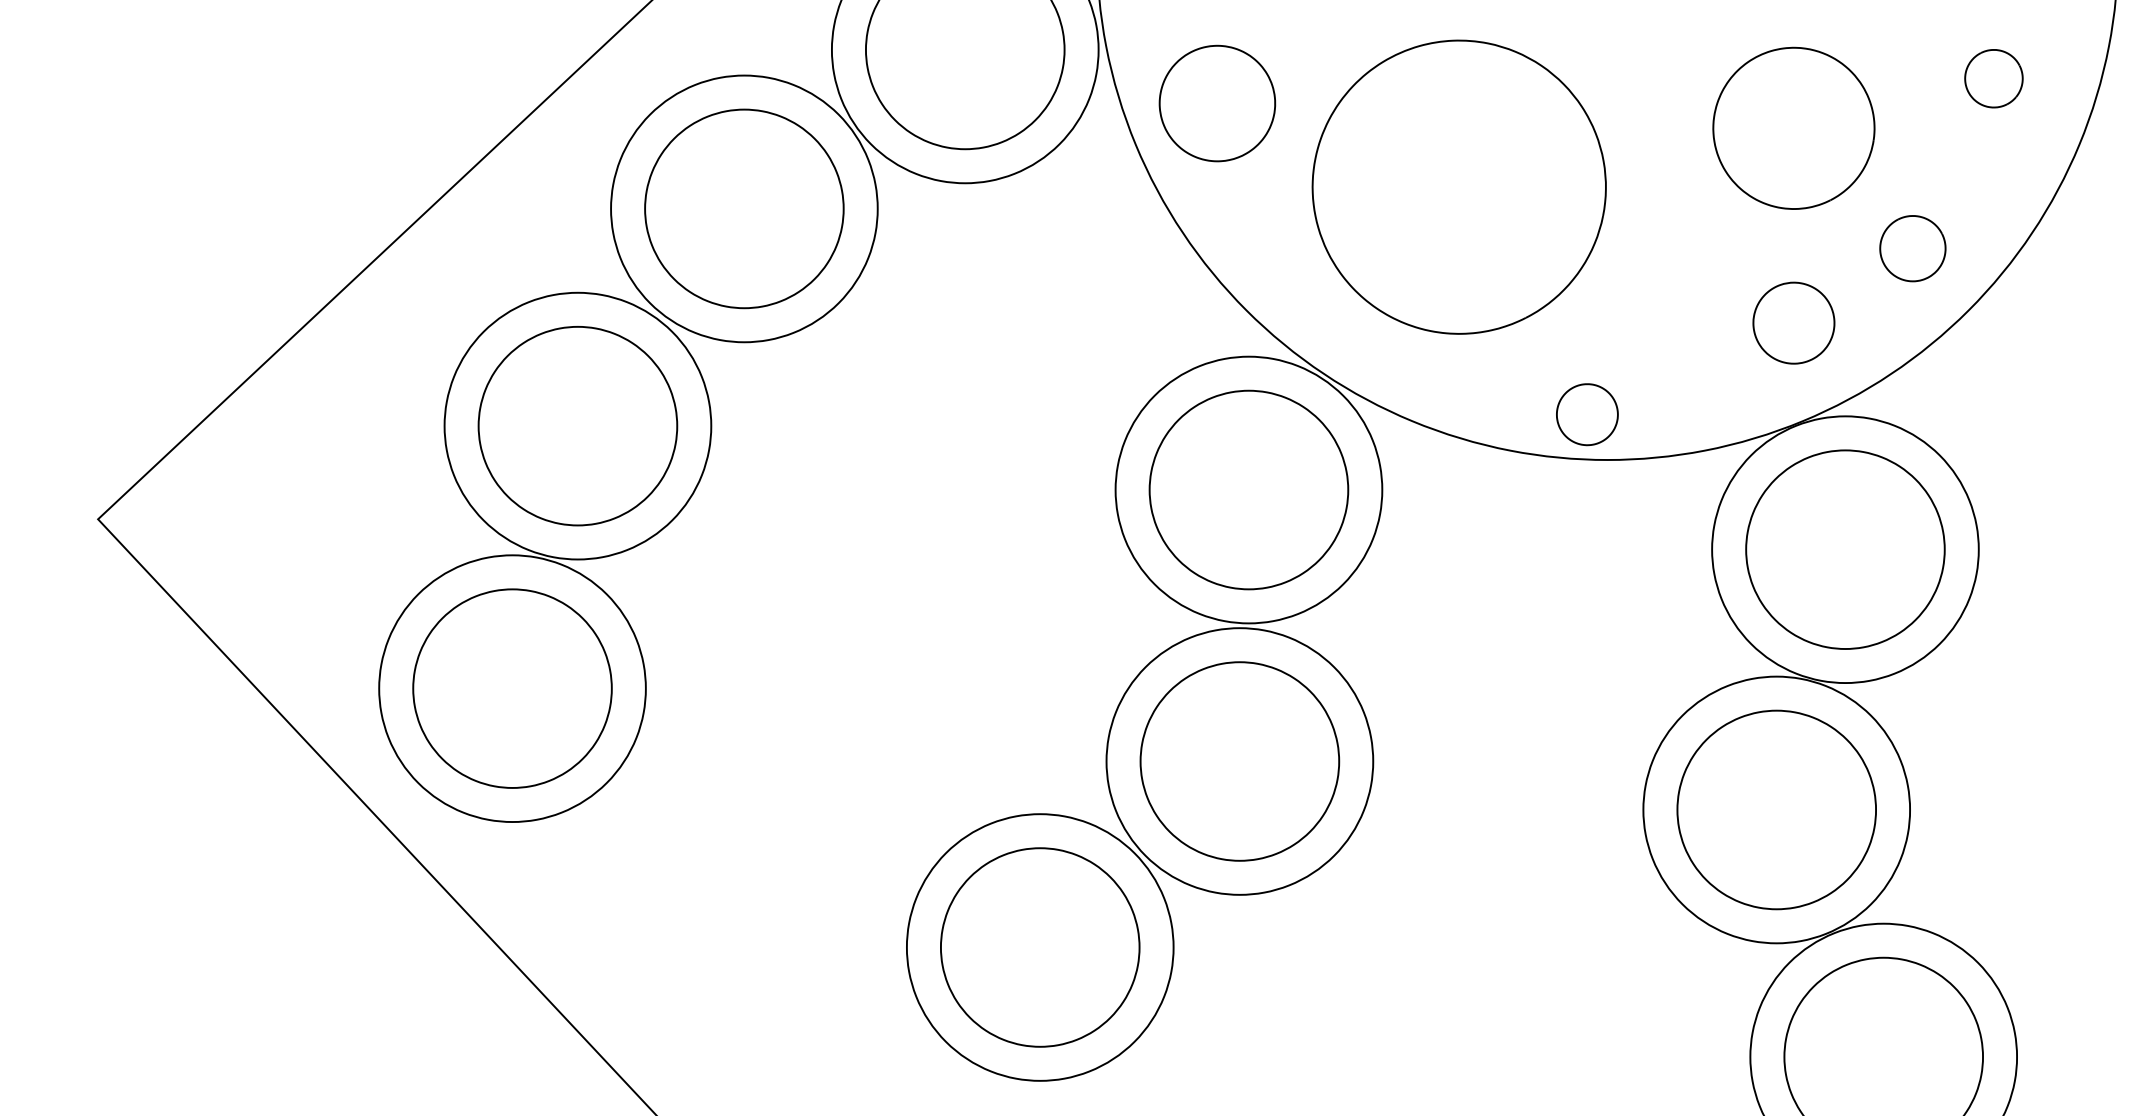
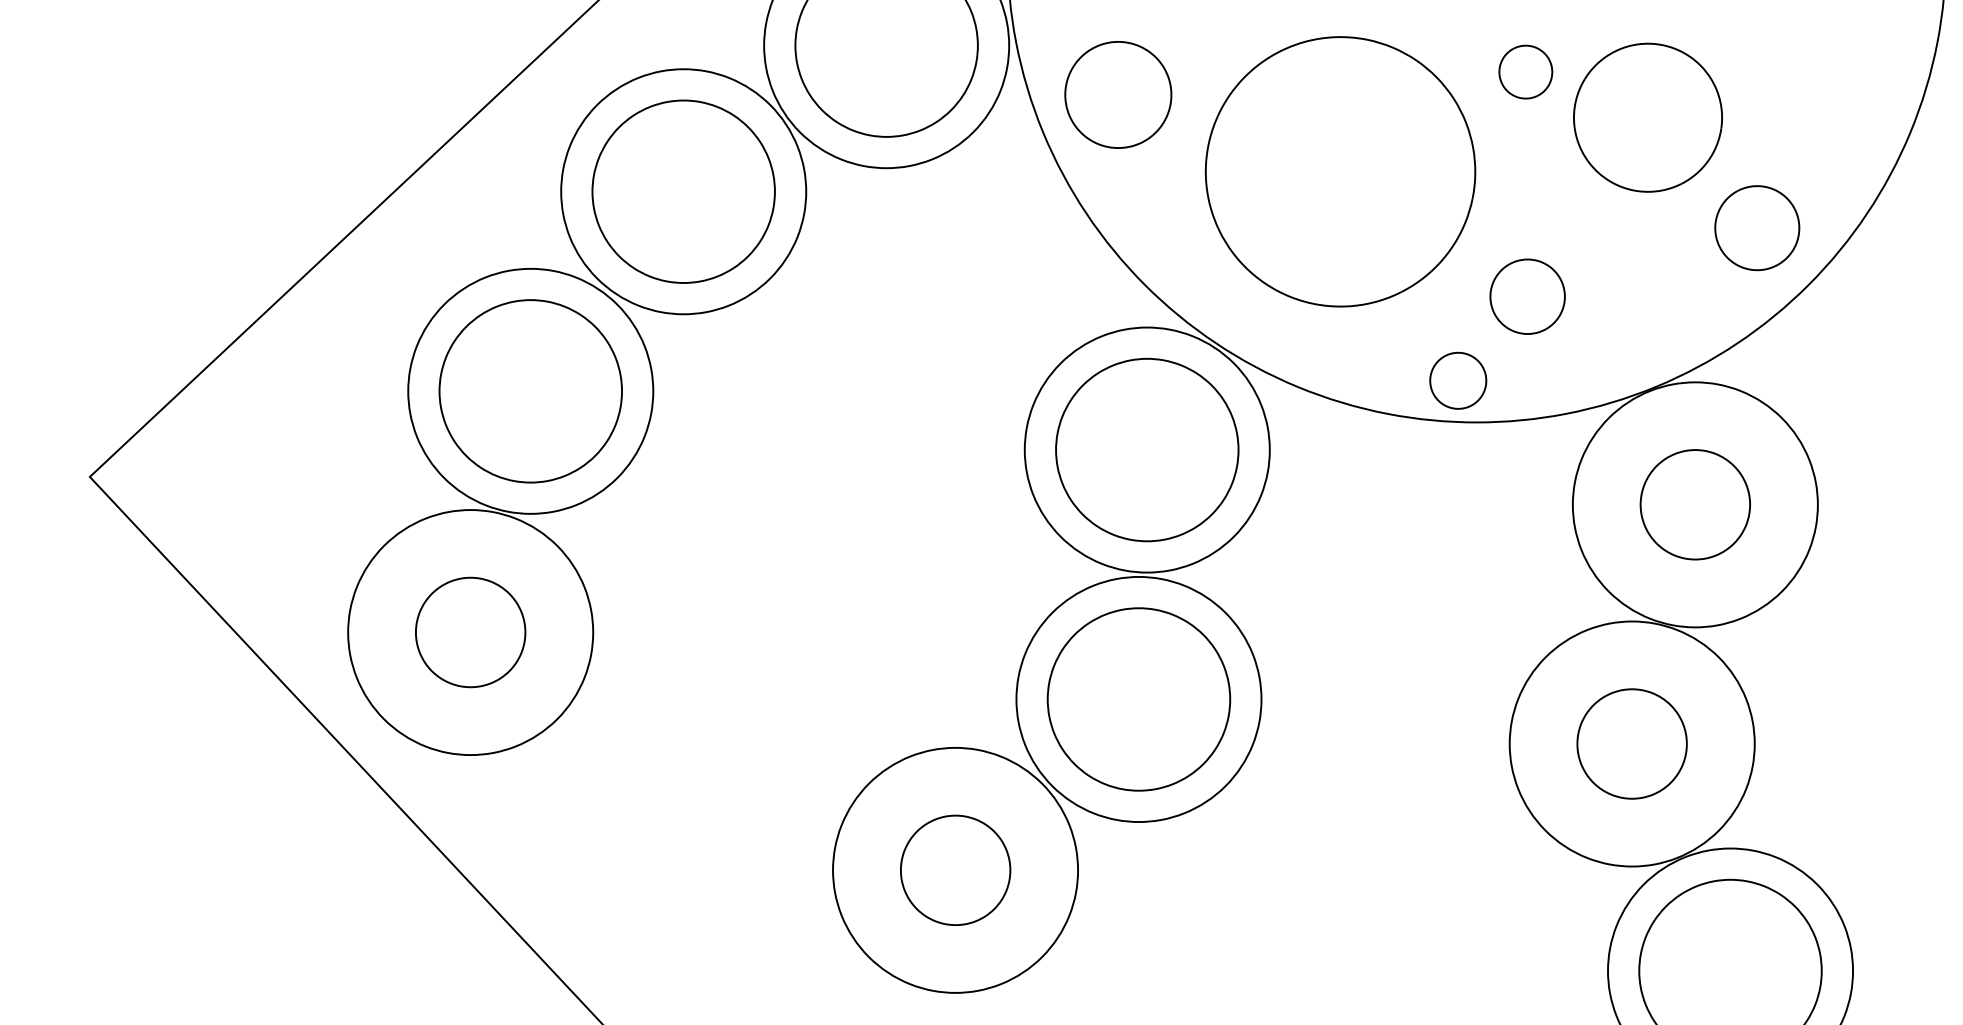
part: (1993, 78) -> (1525, 71), moved
part: (1912, 248) -> (1756, 228), size x1.4
part: (1793, 322) -> (1527, 296), moved
part: (1845, 549) -> (1695, 504), size x0.6
part: (512, 688) -> (470, 632), size x0.6
part: (1776, 809) -> (1632, 743), size x0.6
part: (1040, 947) -> (955, 870), size x0.6

